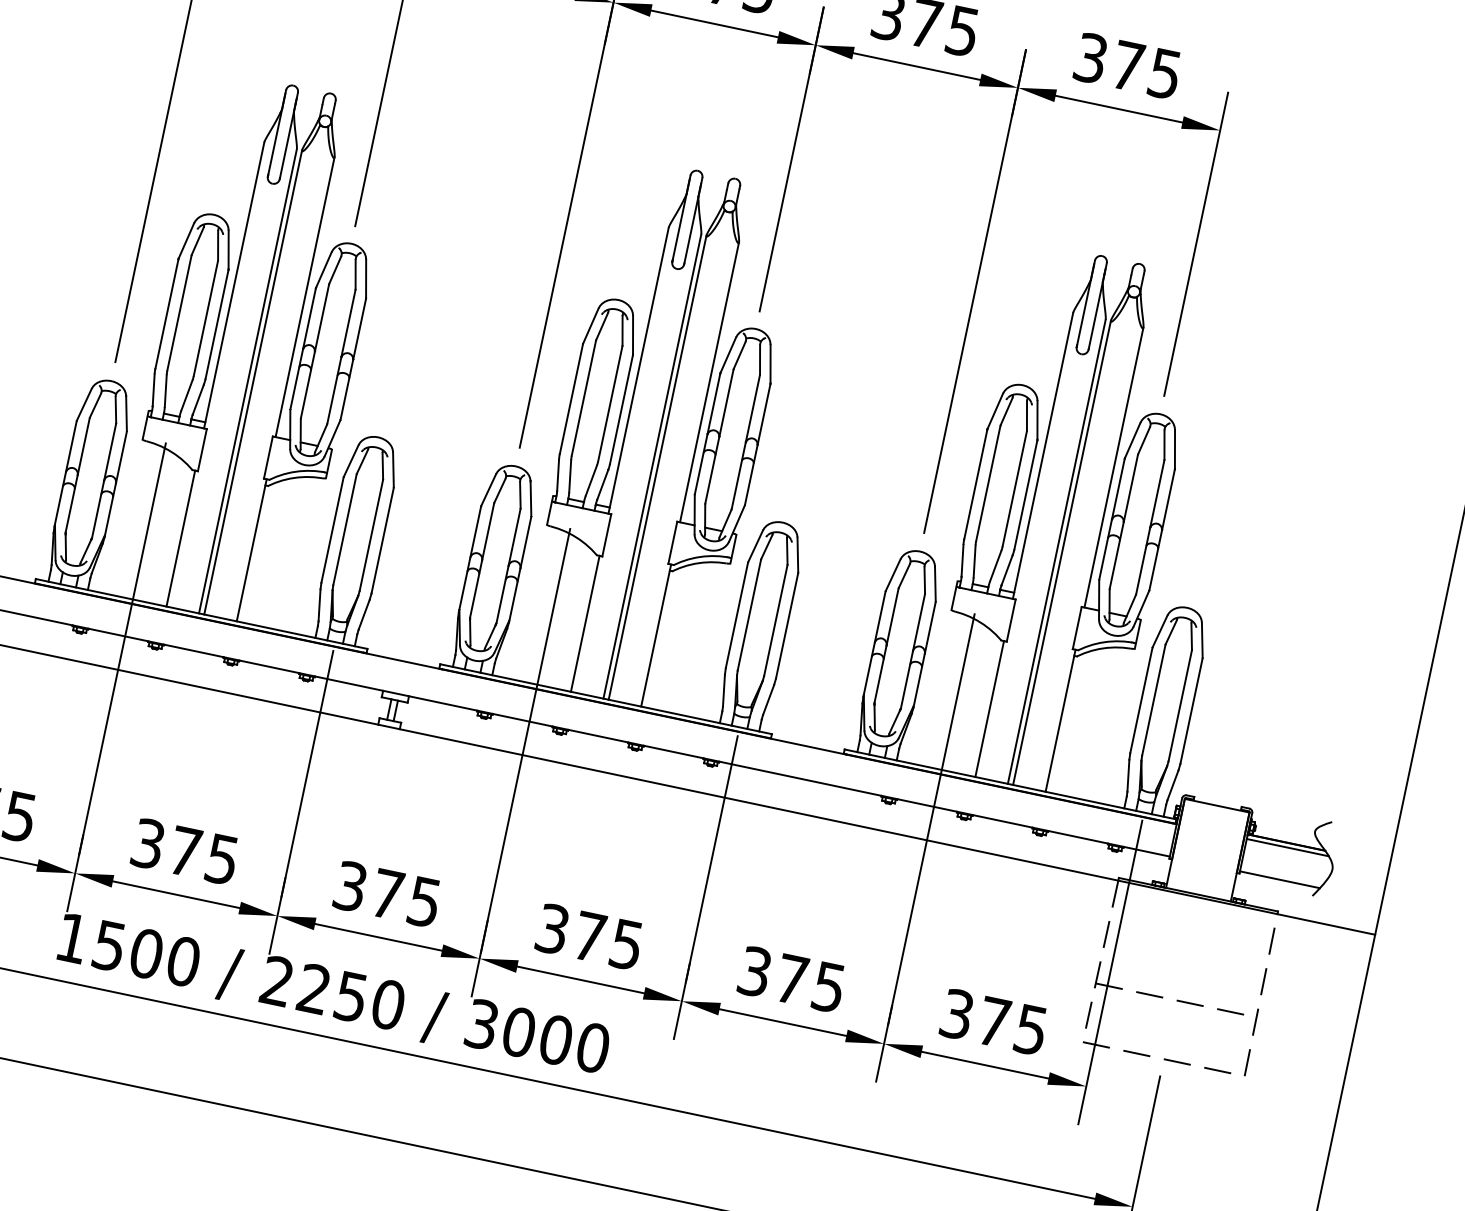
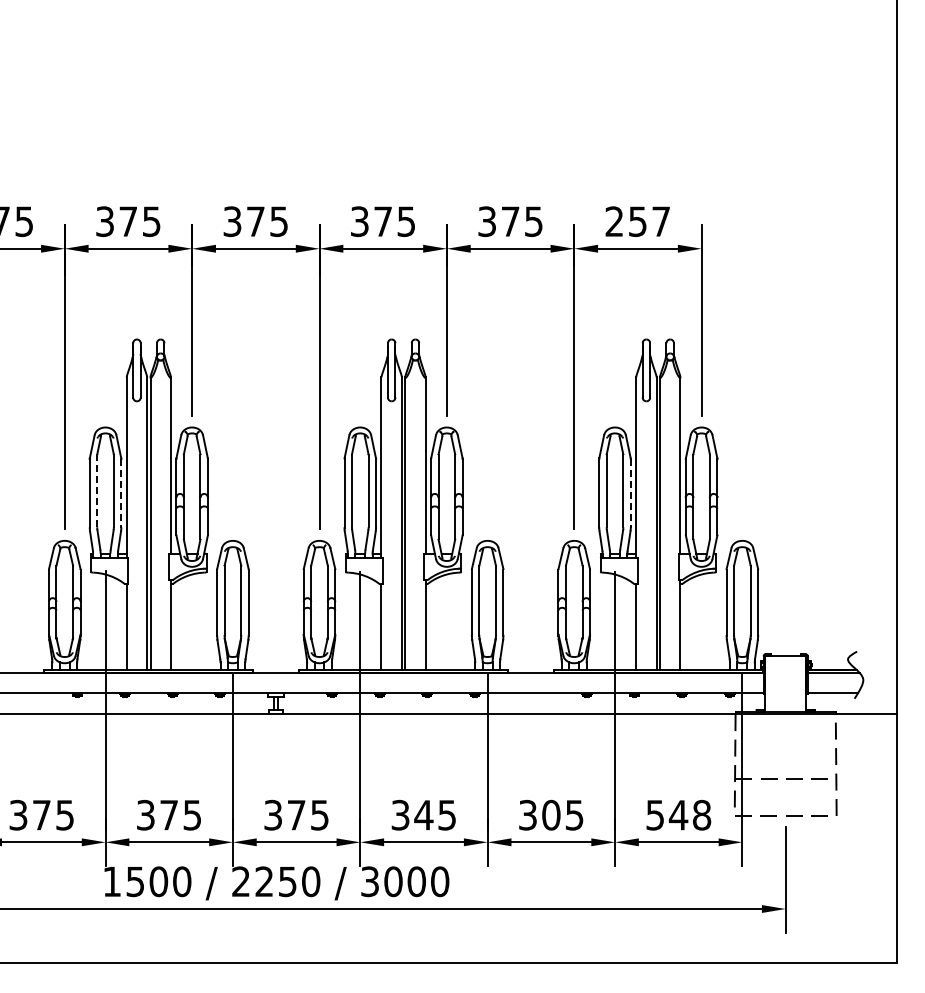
text: (1127, 65) -> (637, 221), 375 -> 257
line: (180, 312) -> (97, 490), solid -> dashed
line: (217, 324) -> (121, 493), solid -> dashed
line: (1025, 495) -> (630, 493), solid -> dashed
text: (588, 937) -> (423, 815), 375 -> 345
text: (792, 978) -> (551, 814), 375 -> 305
text: (995, 1021) -> (679, 814), 375 -> 548

